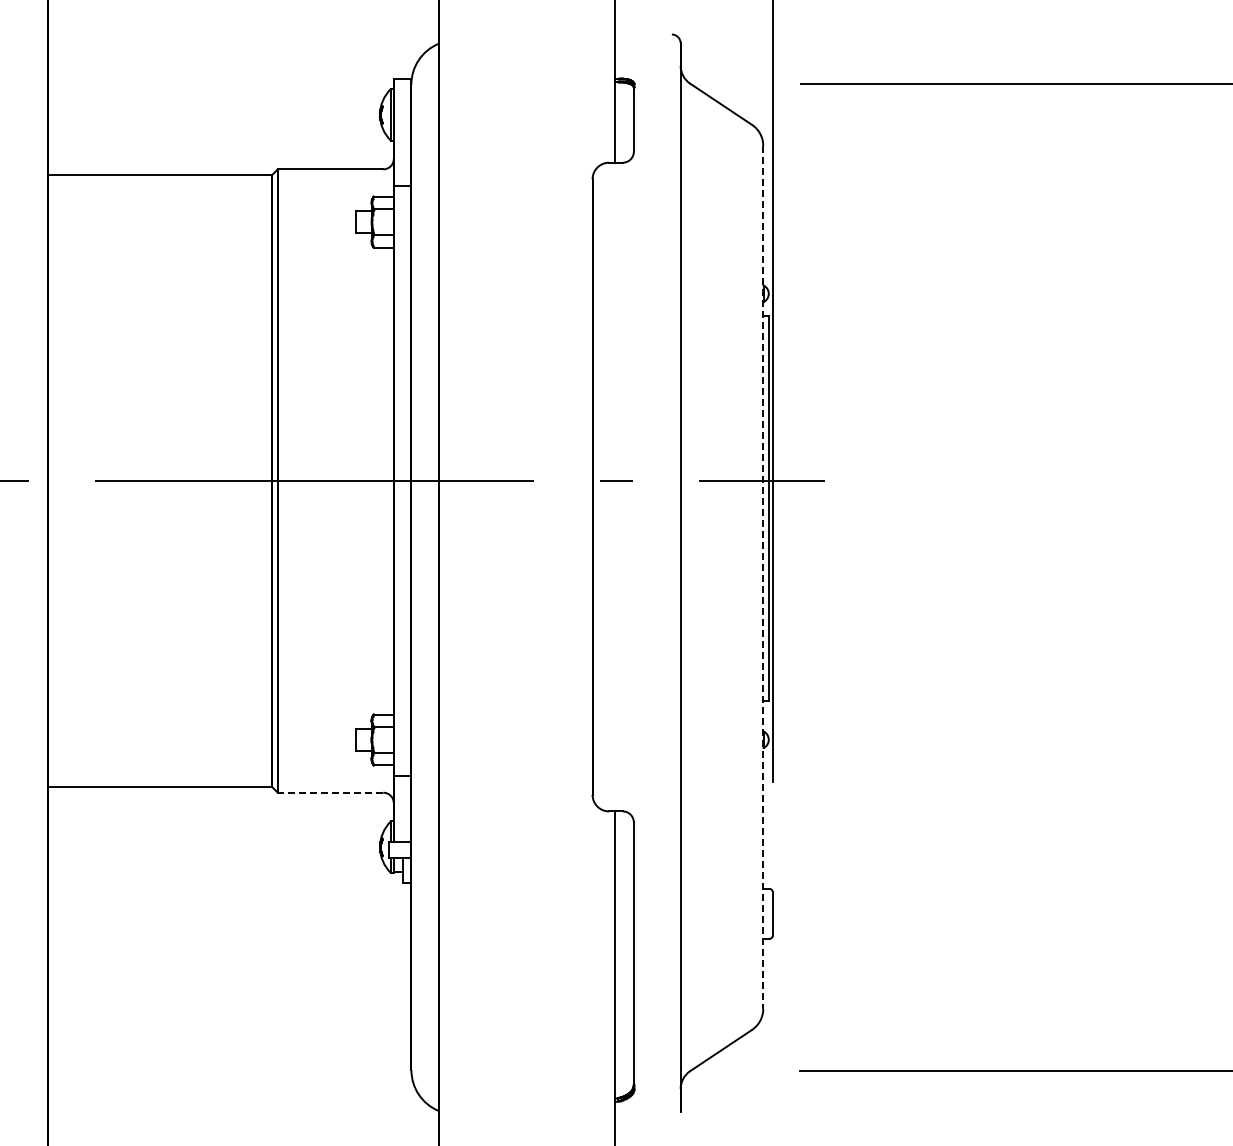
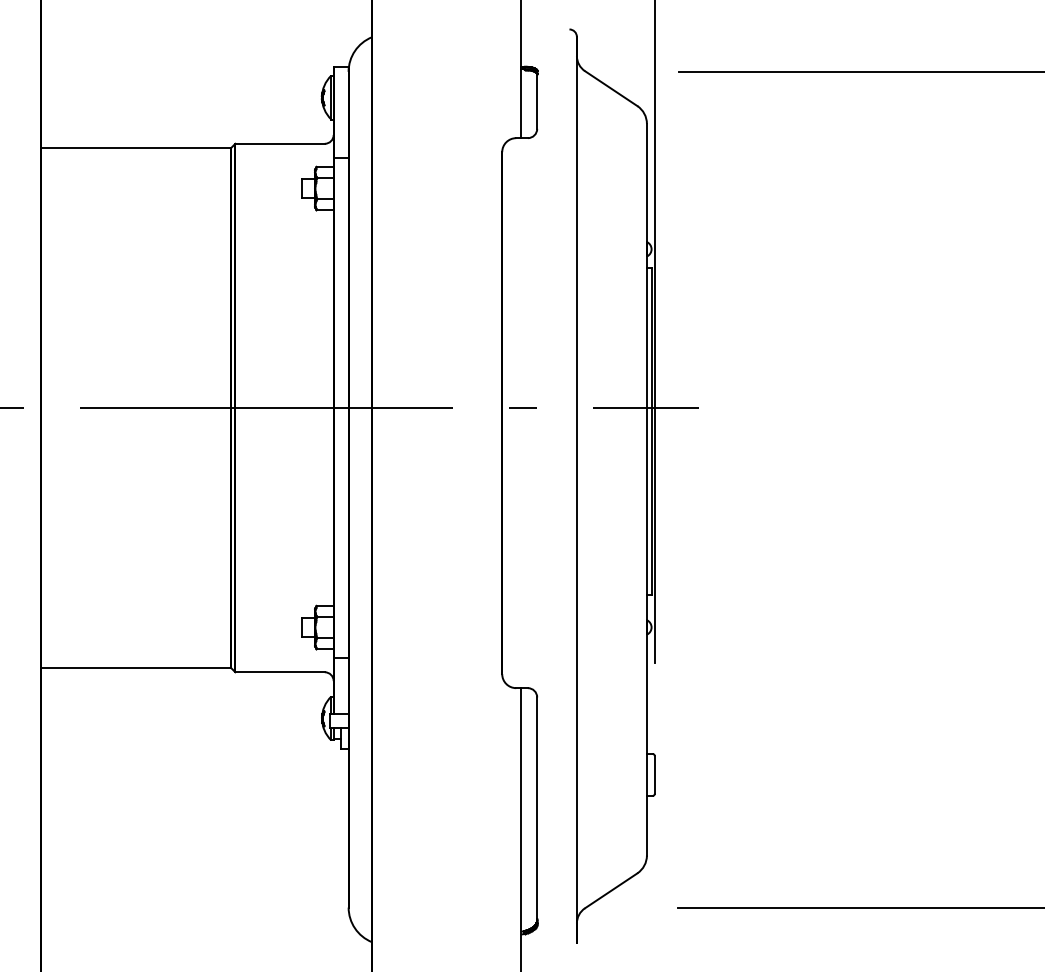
line: (763, 577) -> (647, 489), dashed -> solid
line: (330, 792) -> (280, 672), dashed -> solid

